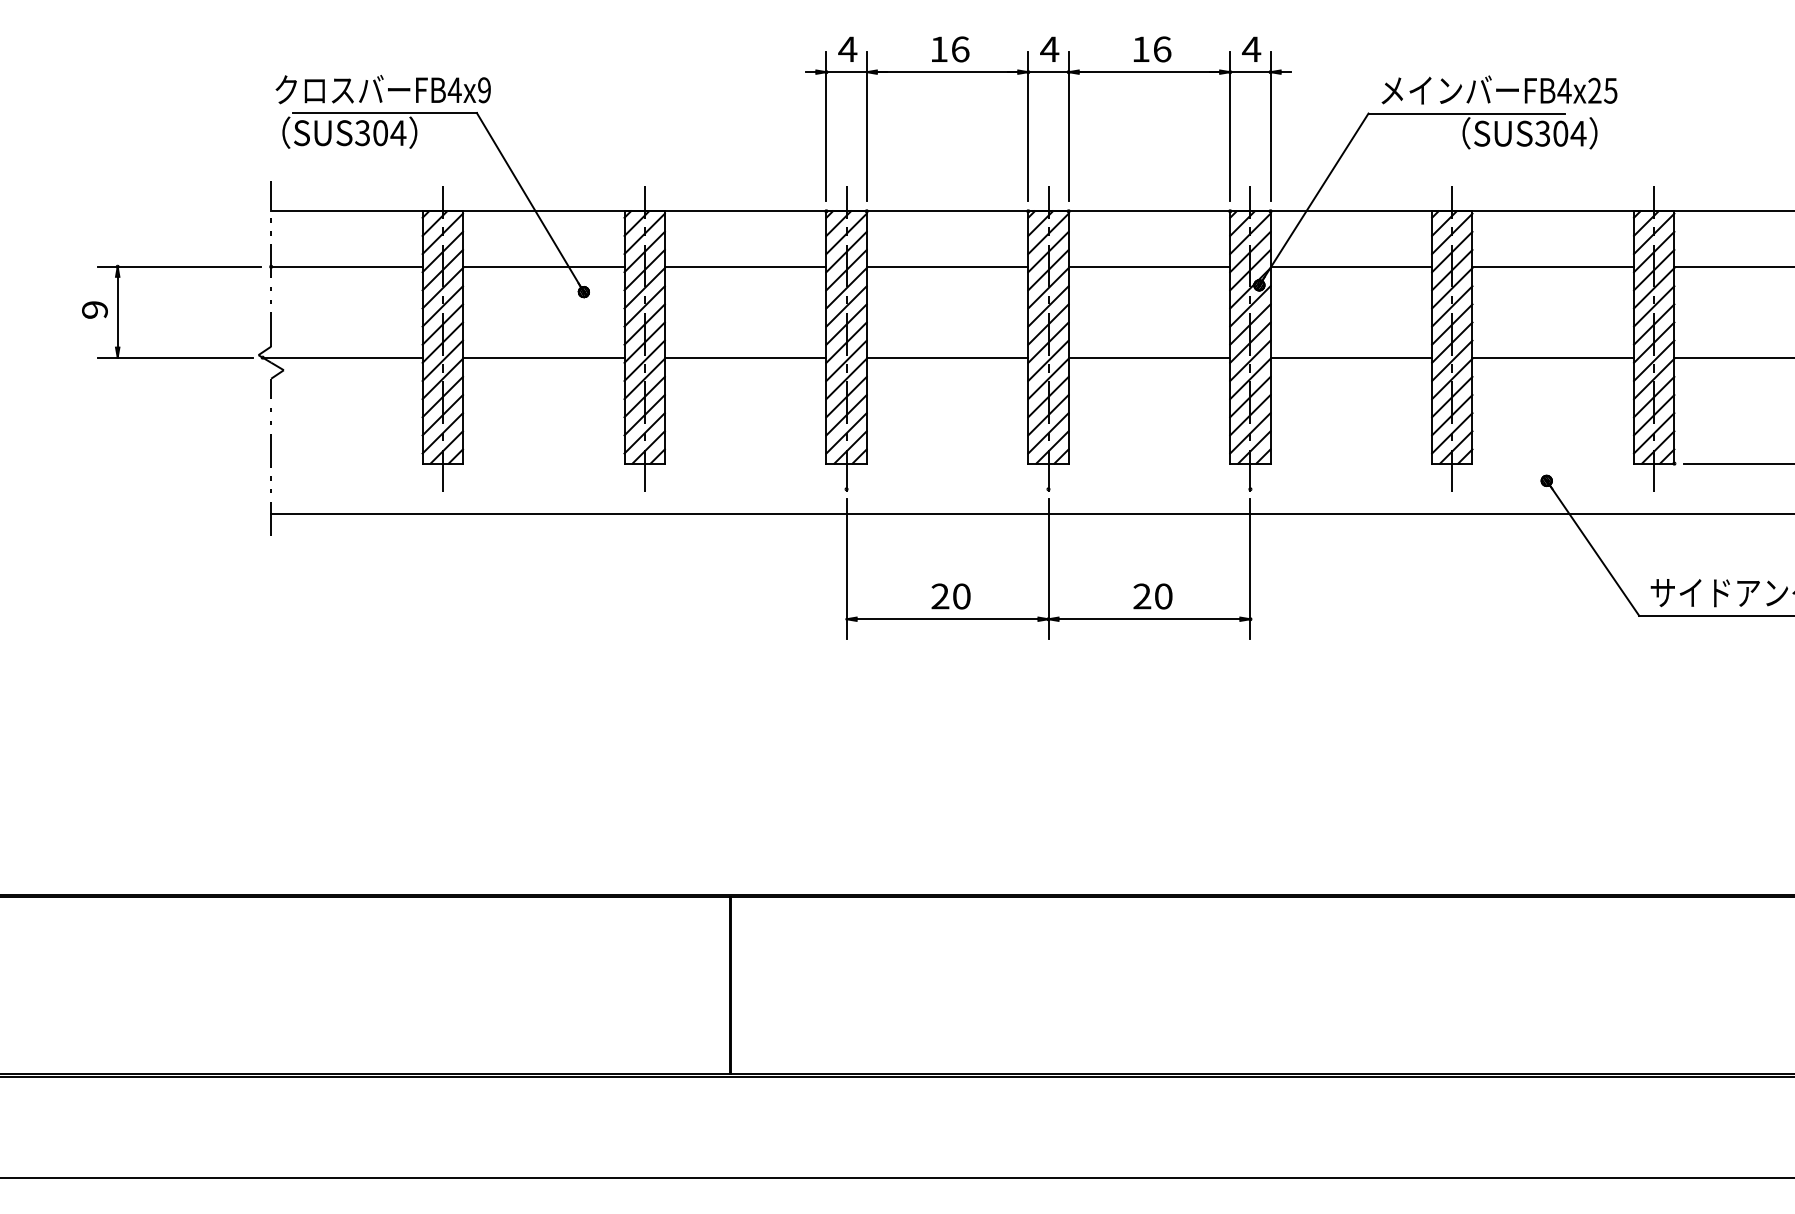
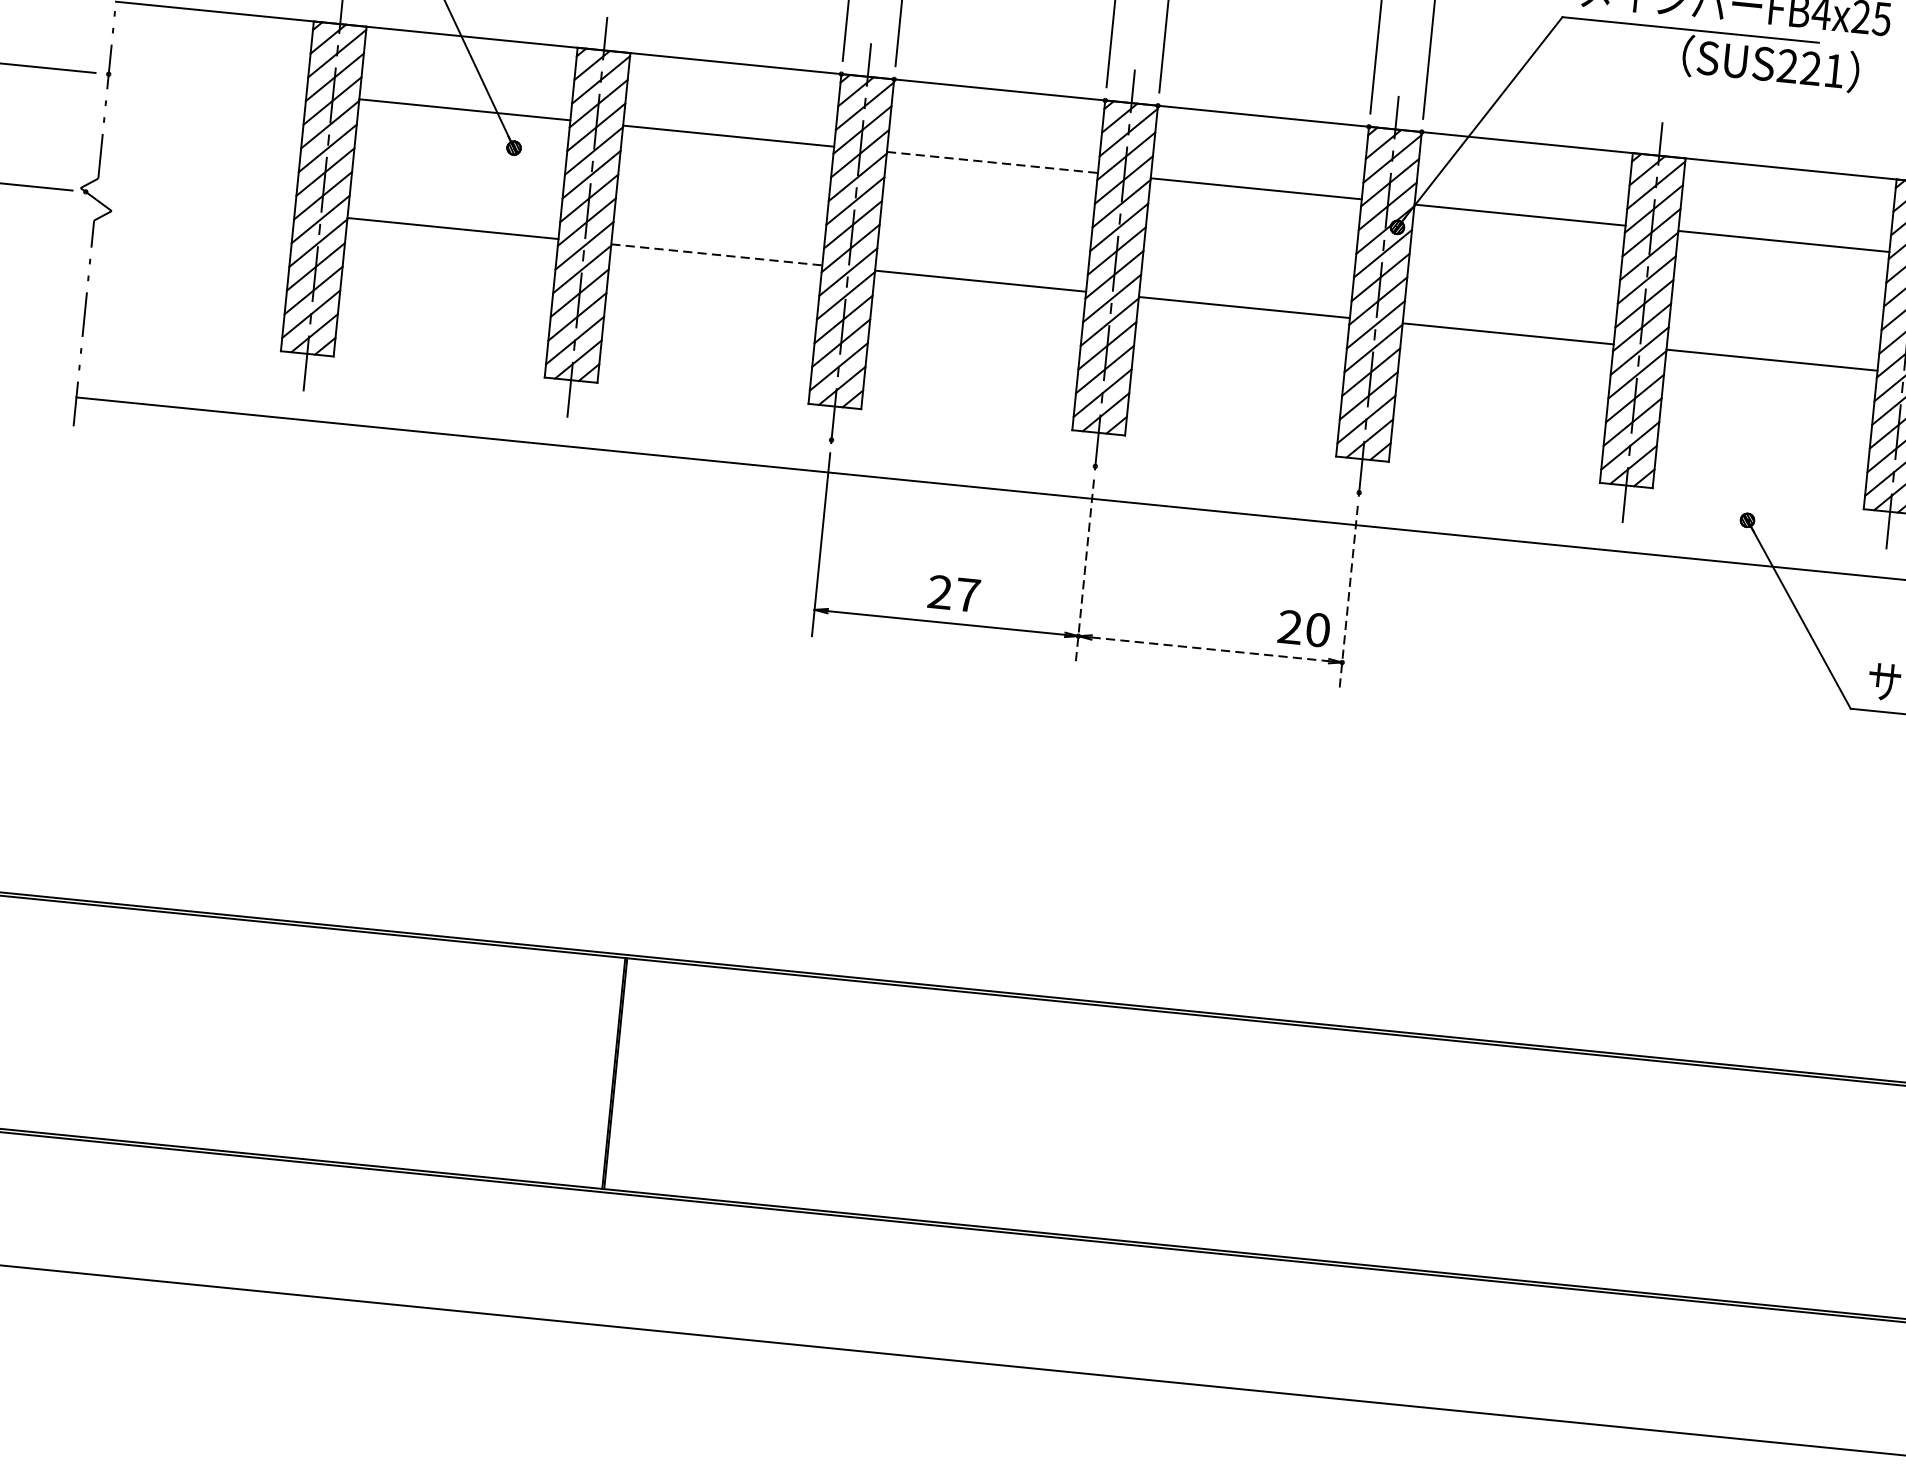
text: (1560, 133) -> (1810, 68), SUS304 -> SUS221
line: (346, 266) -> (207, 83), removed
line: (947, 266) -> (992, 162), solid -> dashed
line: (342, 357) -> (190, 202), removed
line: (745, 357) -> (716, 254), solid -> dashed
line: (1048, 569) -> (1084, 571), solid -> dashed
line: (1250, 569) -> (1348, 597), solid -> dashed
text: (961, 596) -> (967, 595), 20 -> 27
text: (1152, 596) -> (1303, 628), moved
line: (1149, 619) -> (1210, 649), solid -> dashed

